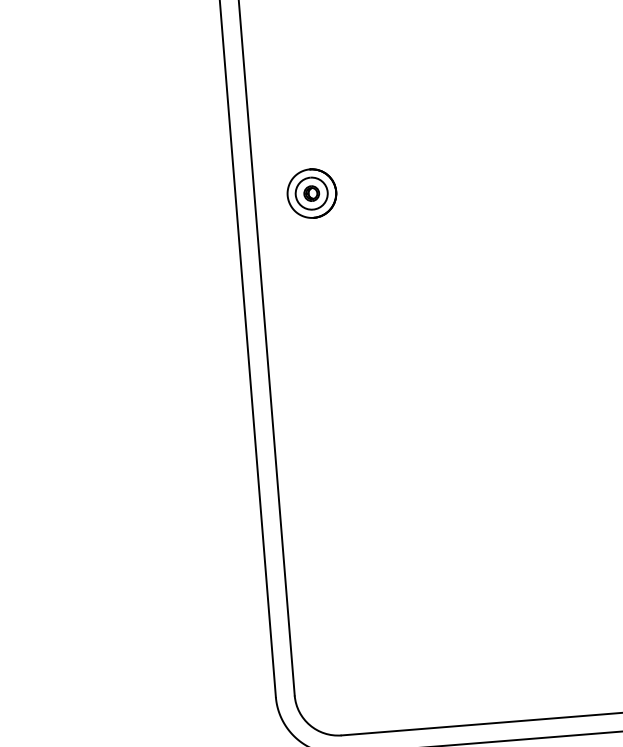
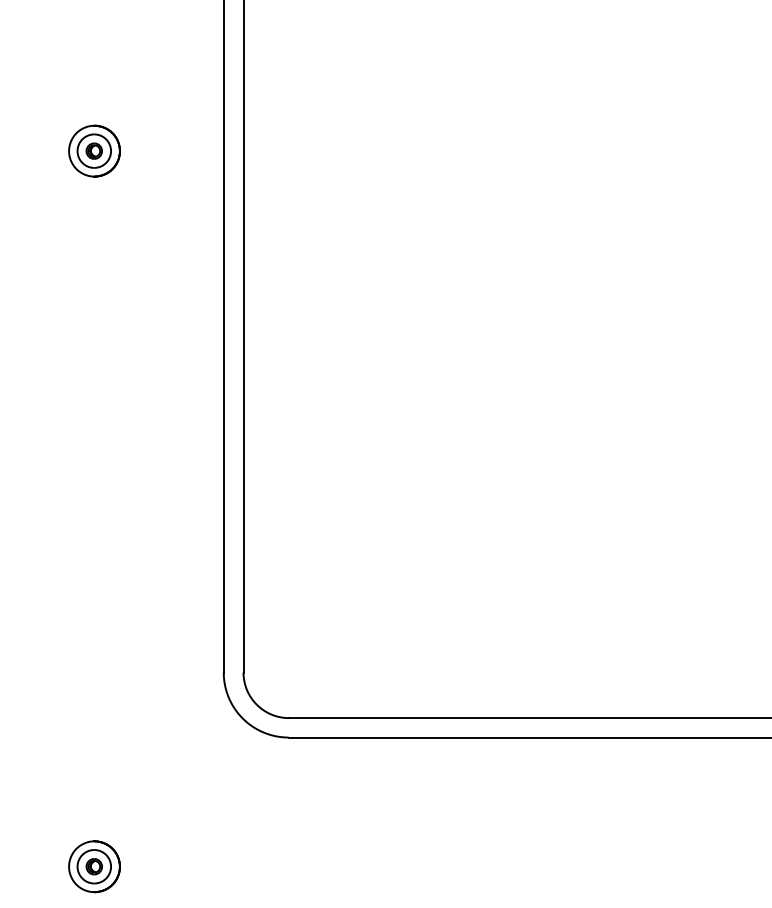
part: (311, 192) -> (94, 150), moved

